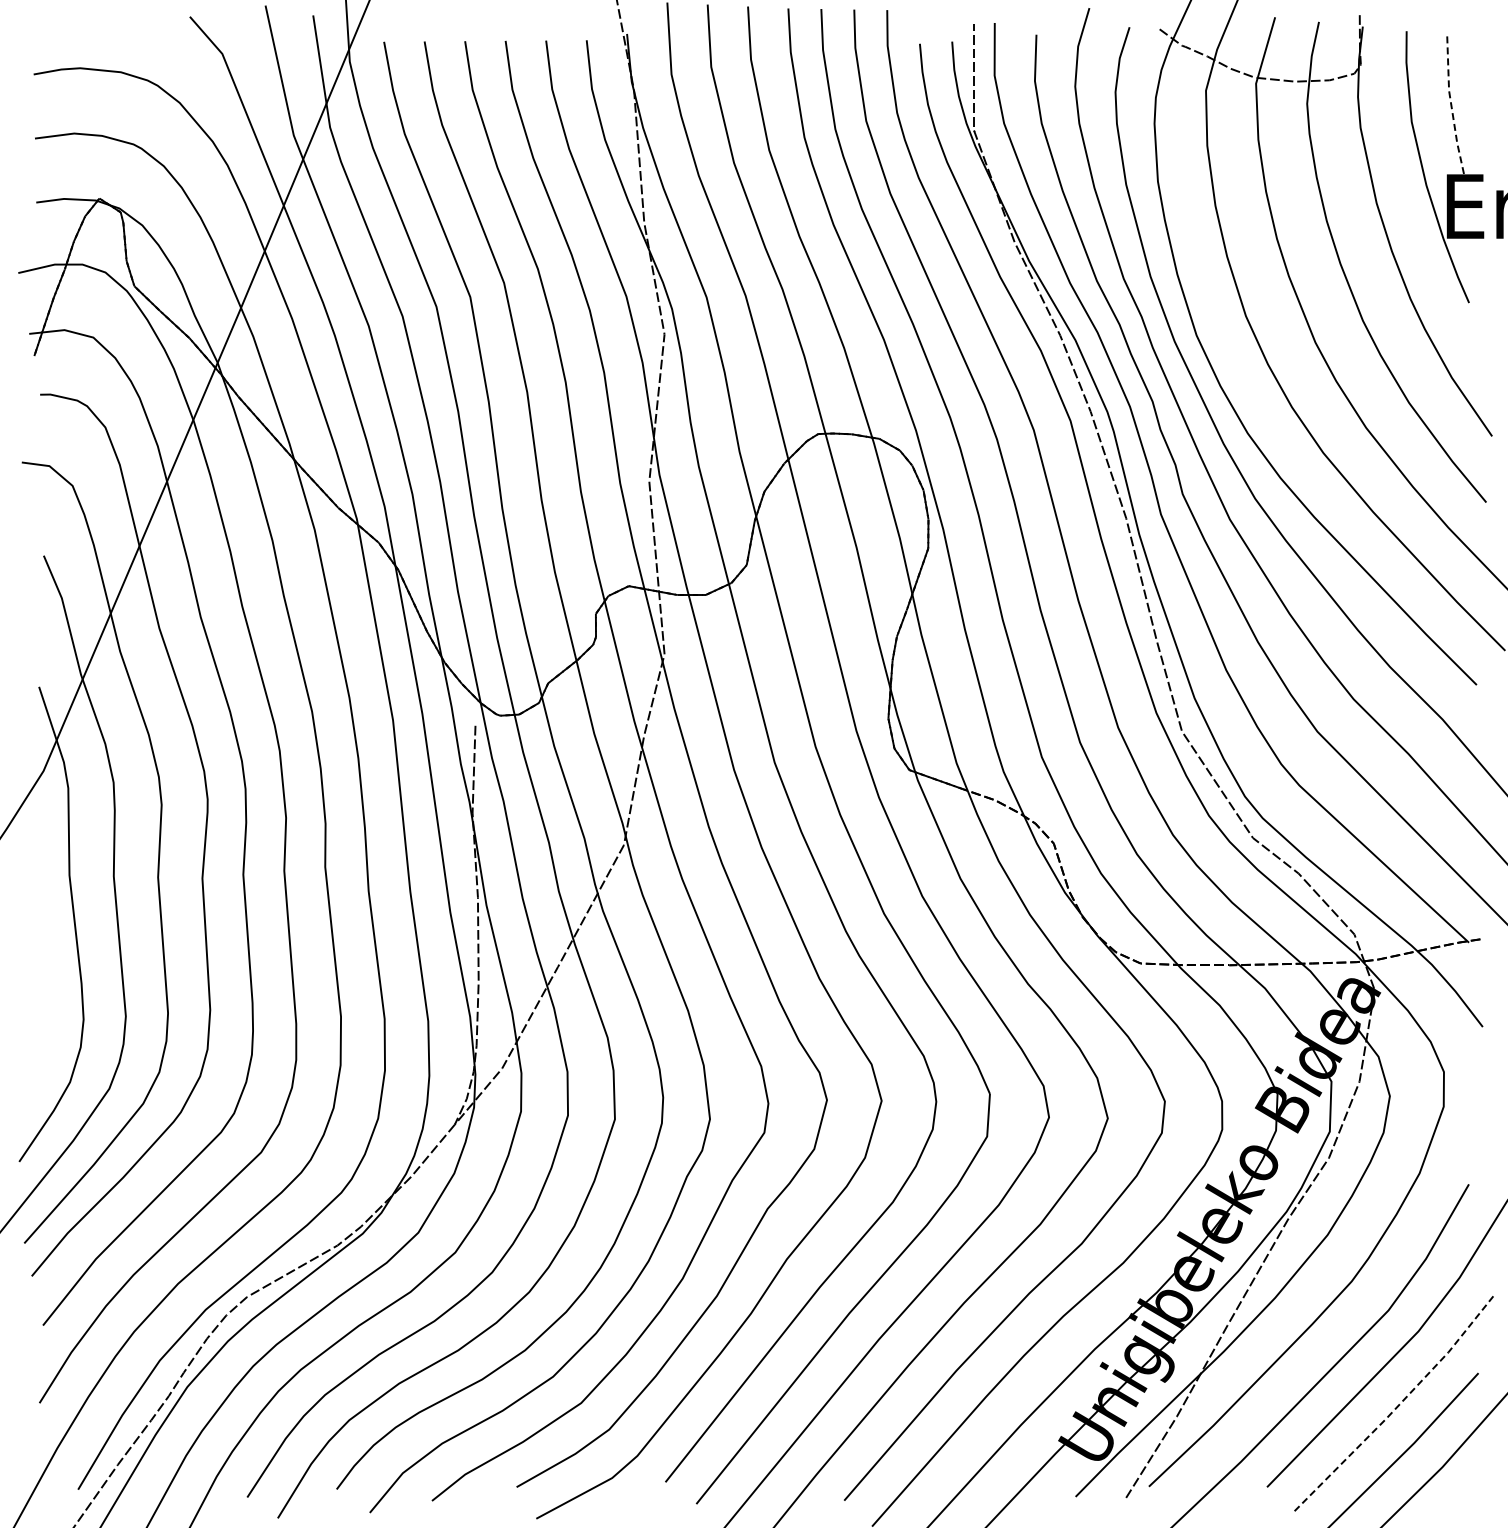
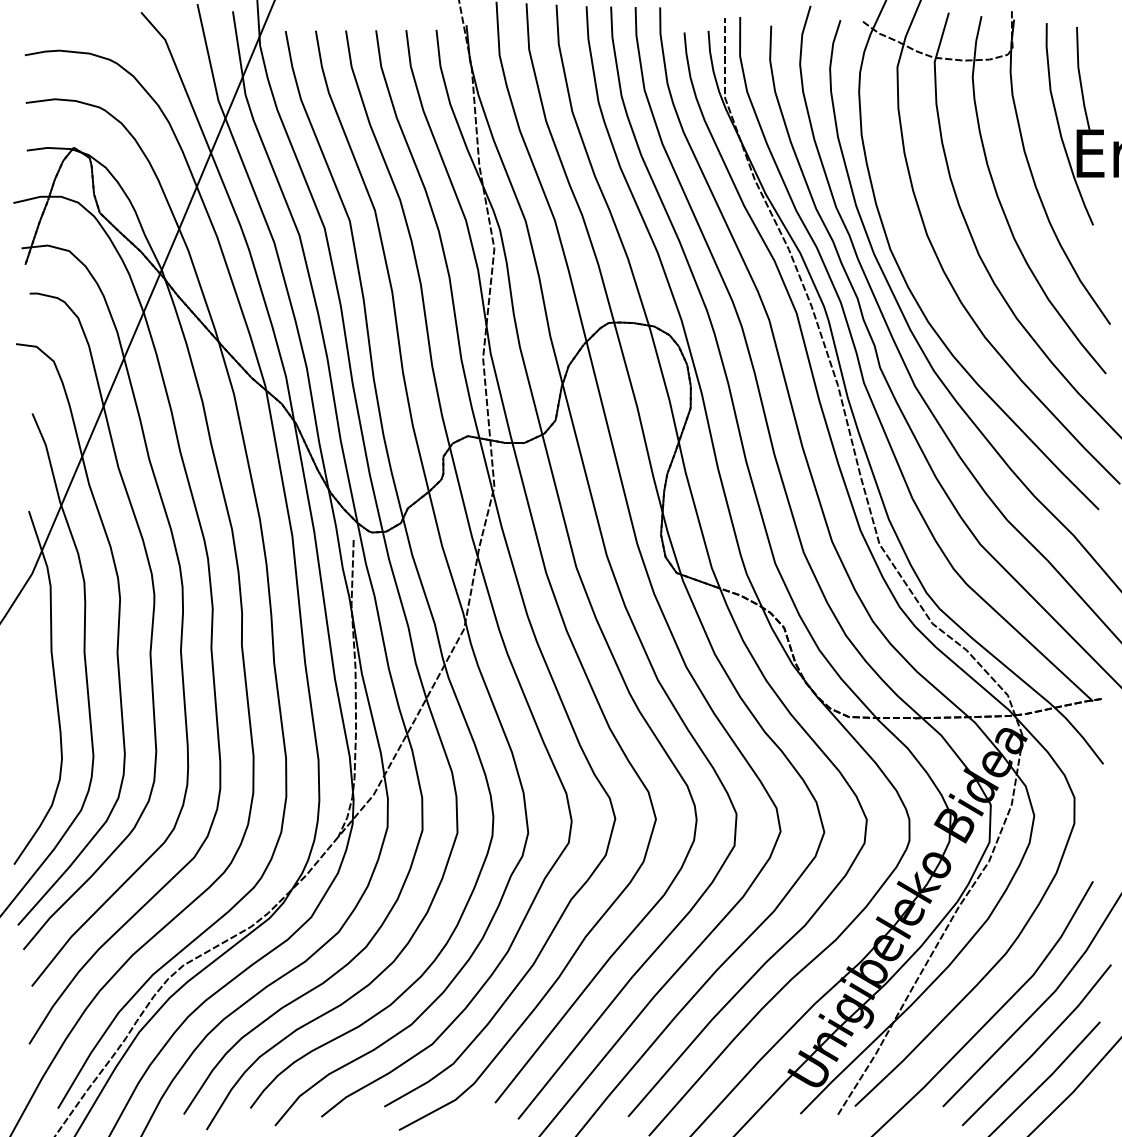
line: (1451, 108) -> (1080, 80), dashed -> solid
line: (1396, 1408) -> (1039, 1048), dashed -> solid

